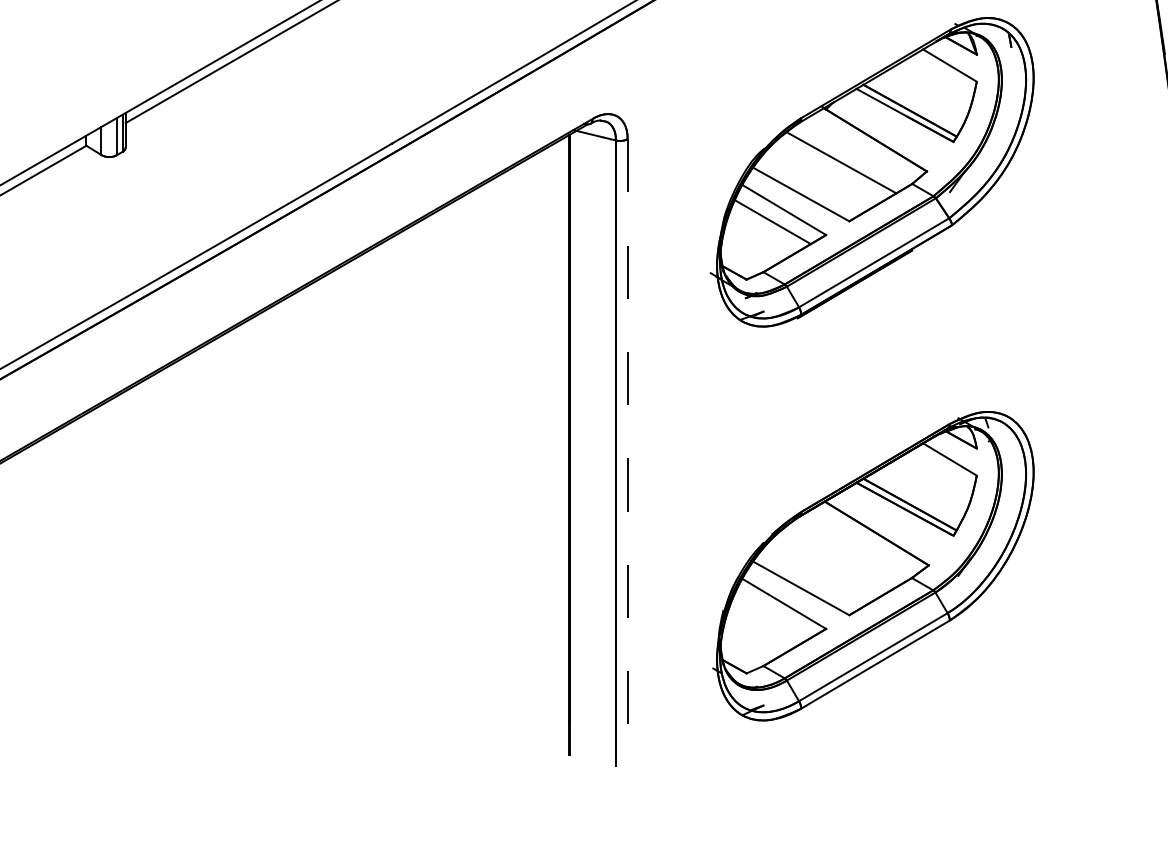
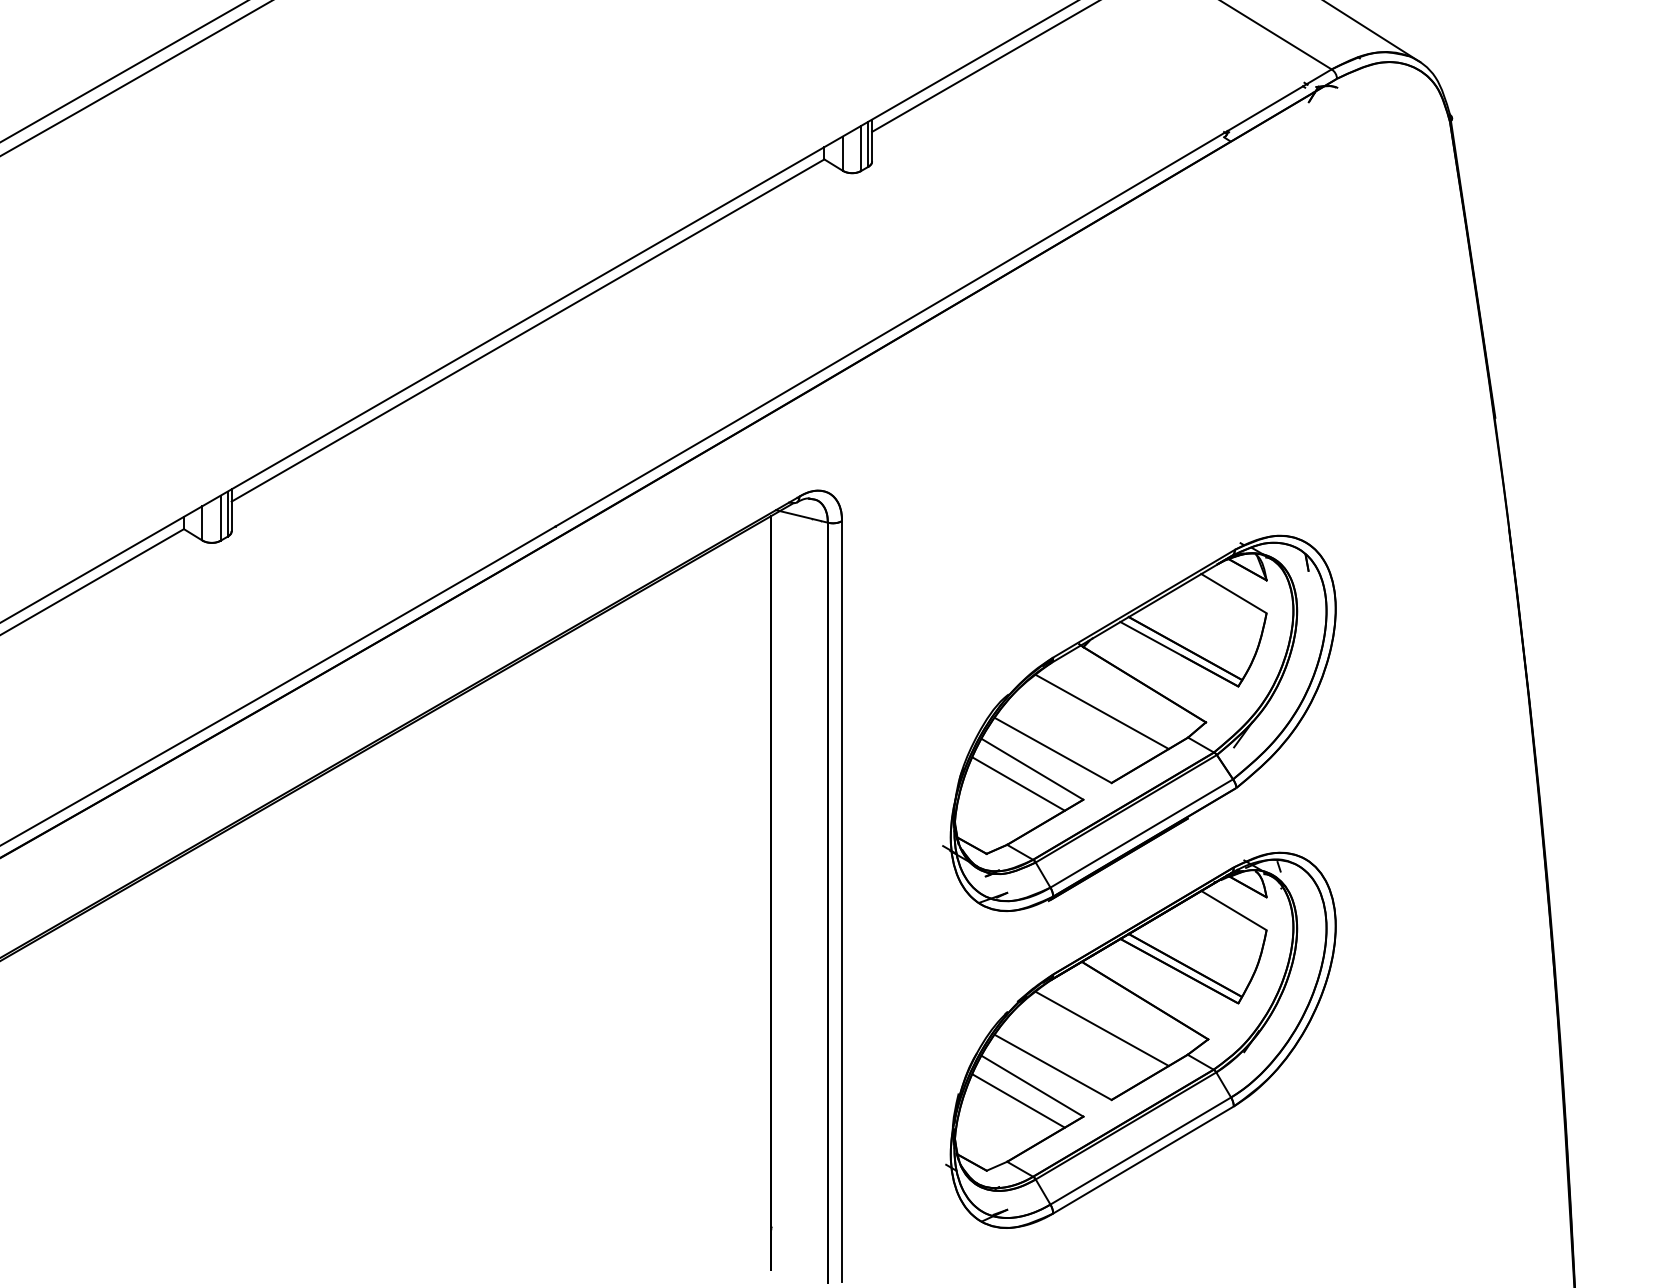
part: (872, 172) -> (1139, 723), moved
line: (628, 451) -> (842, 901), dashed -> solid
line: (841, 556) -> (1102, 1028), added
line: (772, 615) -> (1018, 1100), added

